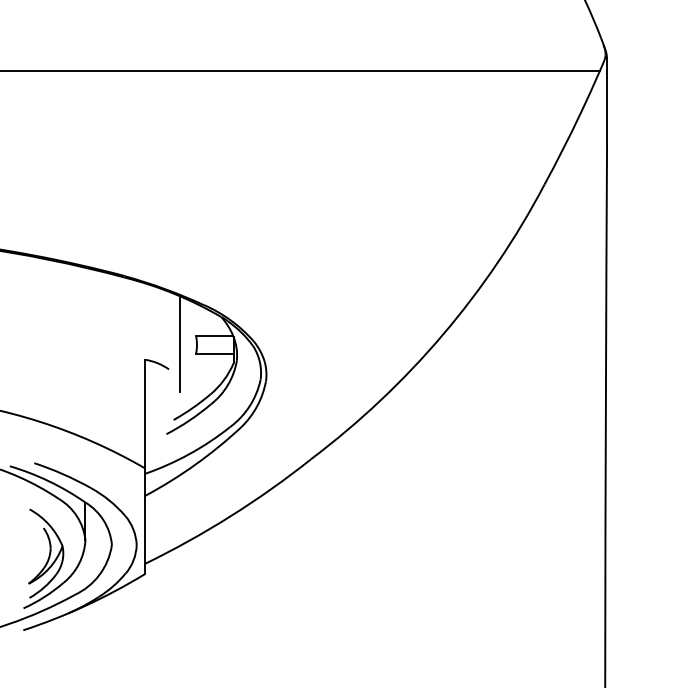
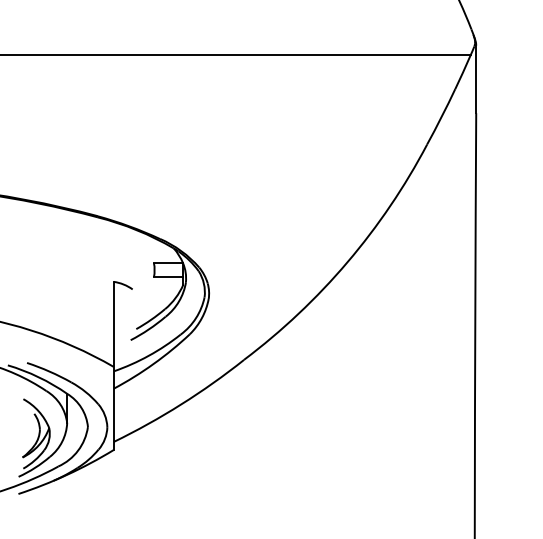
line: (180, 344) -> (141, 269), removed

